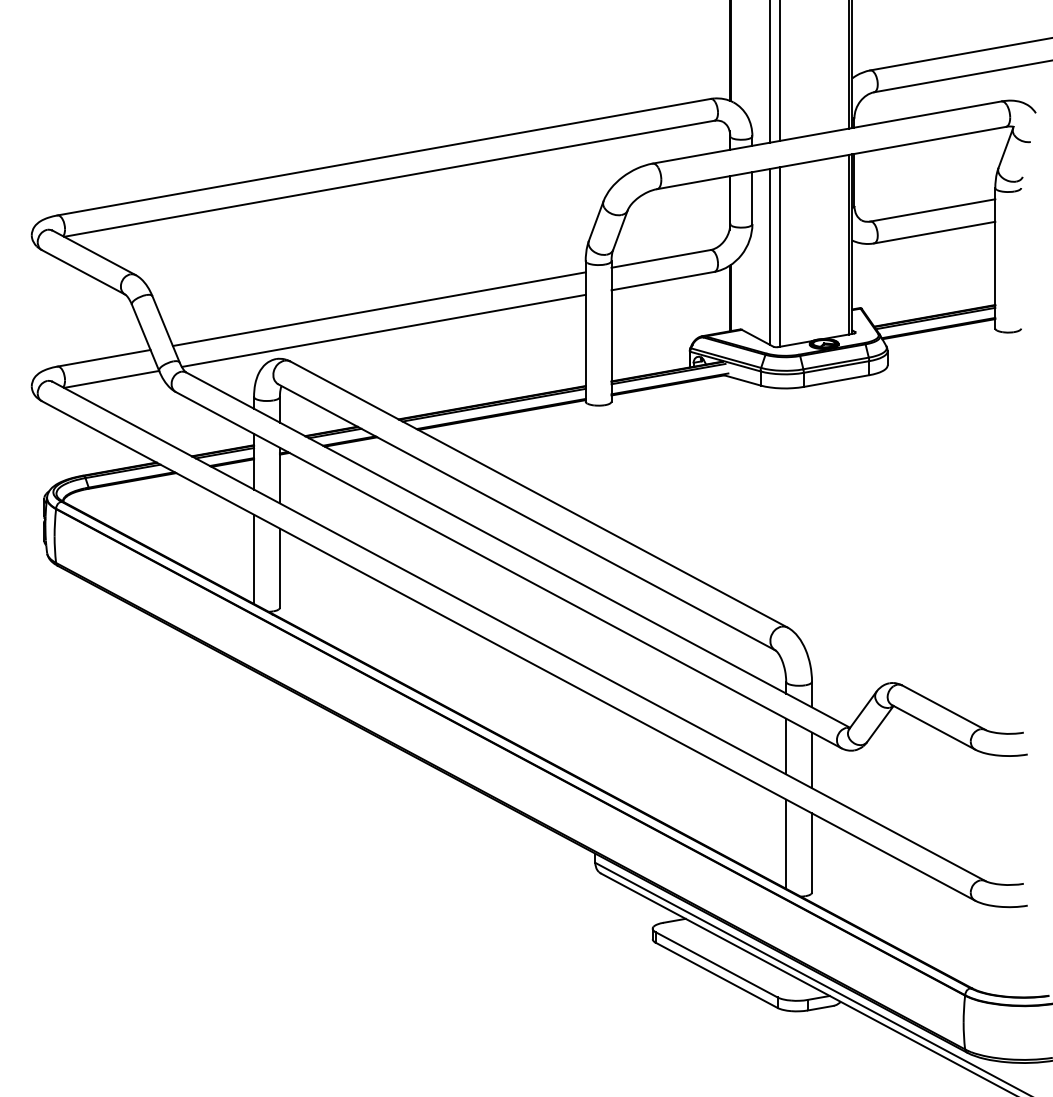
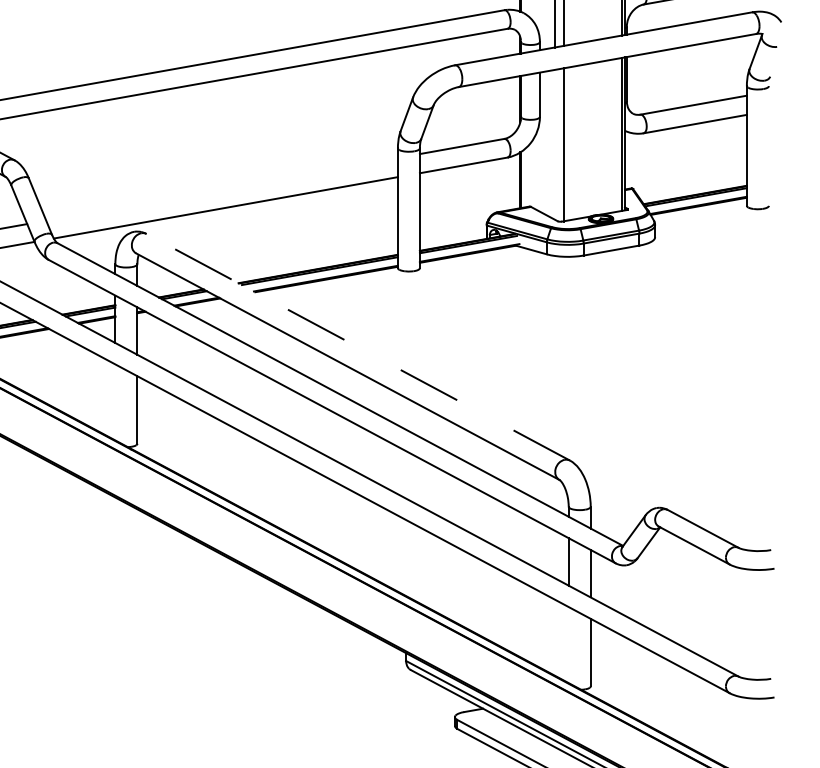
line: (769, 256) -> (554, 144), removed
line: (378, 309) -> (221, 189), removed
line: (539, 494) -> (358, 347), solid -> dashed
line: (254, 559) -> (115, 402), removed
line: (786, 843) -> (568, 644), removed

